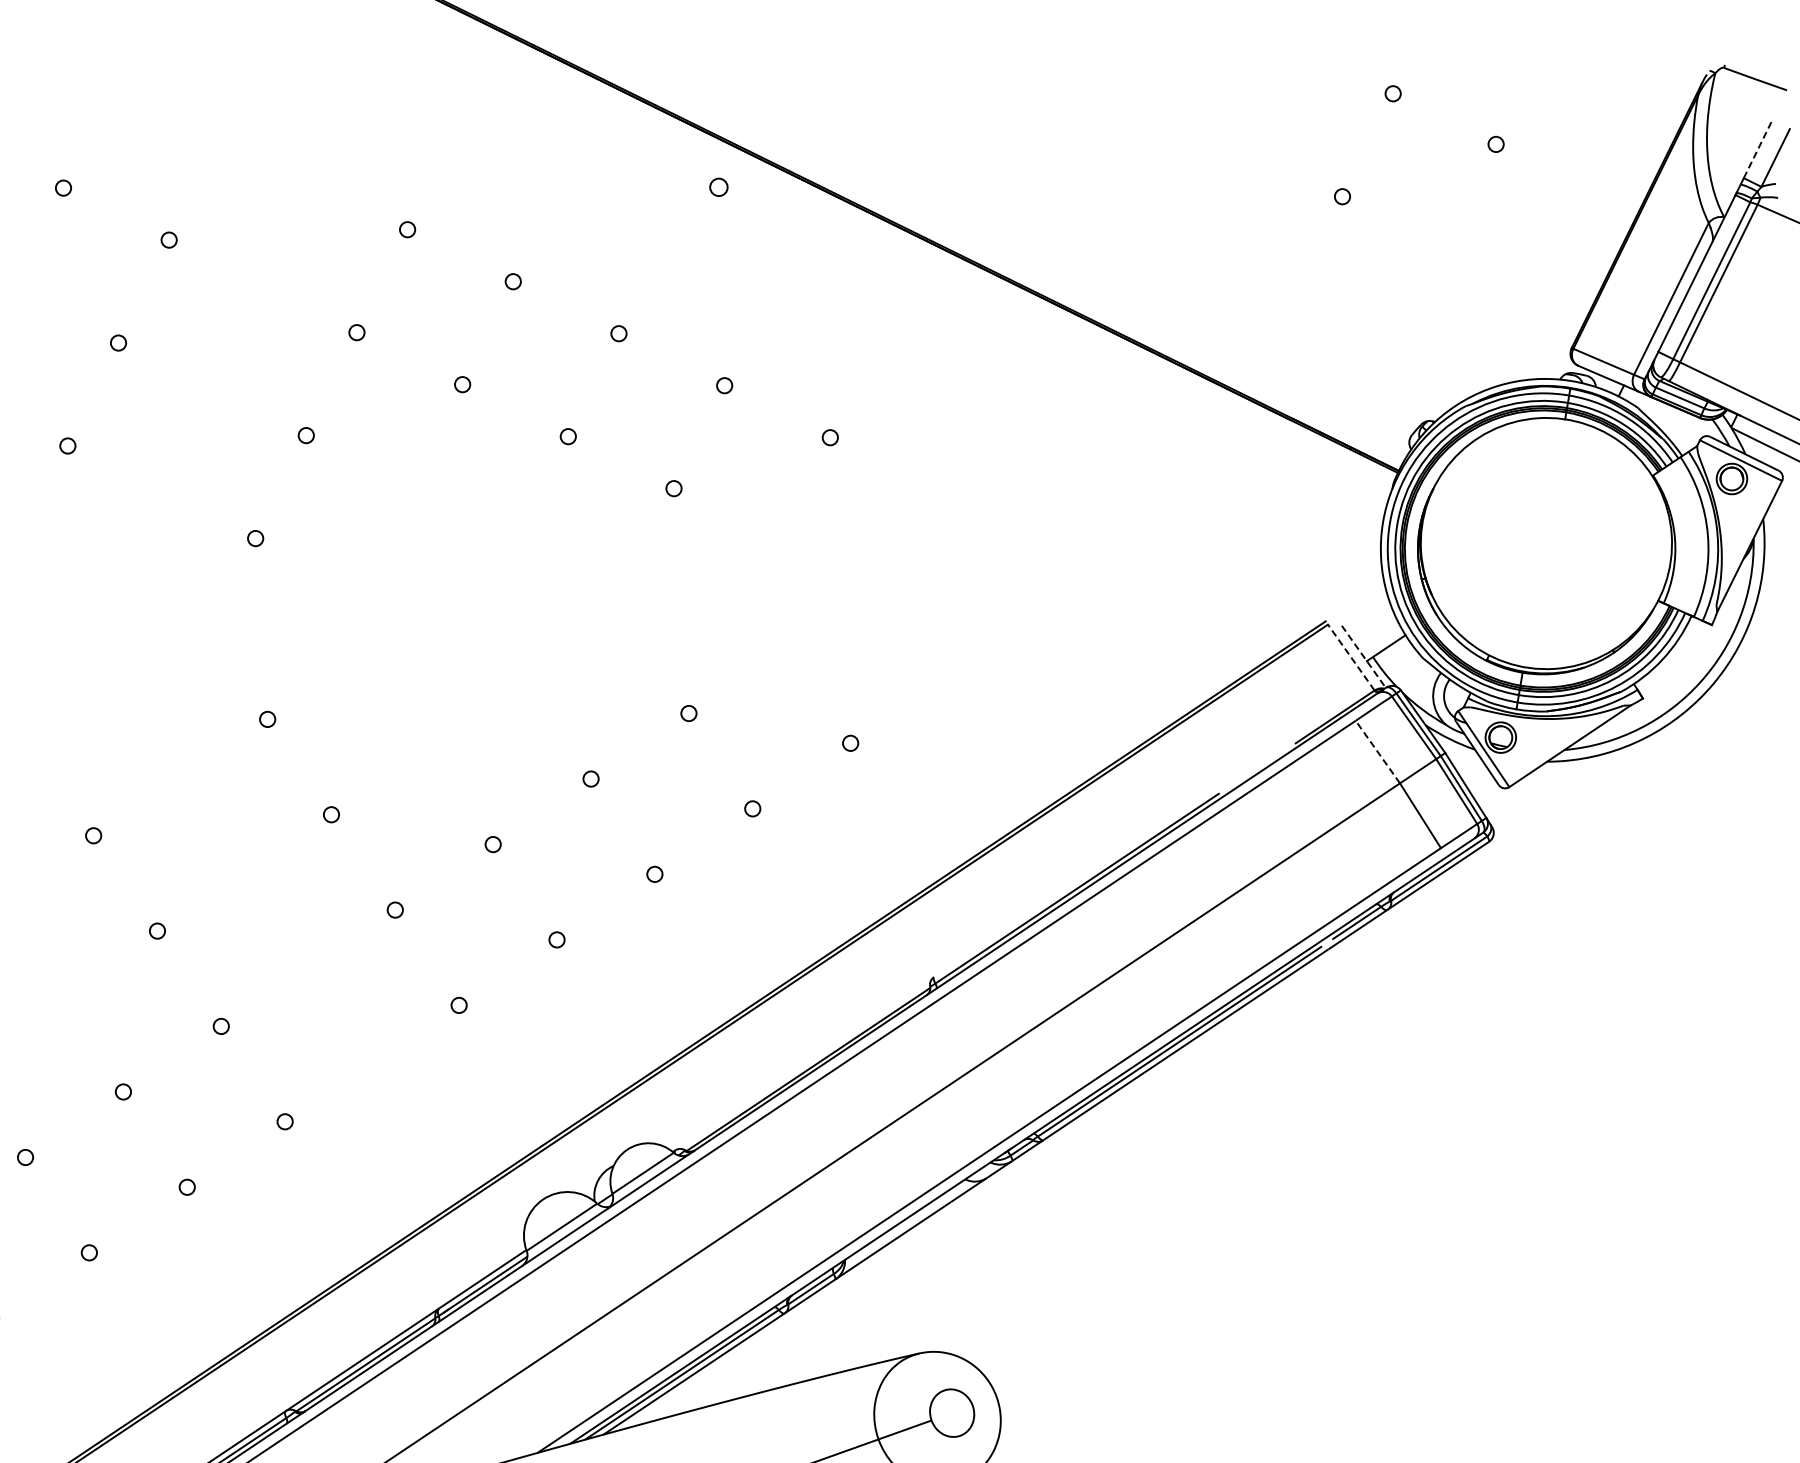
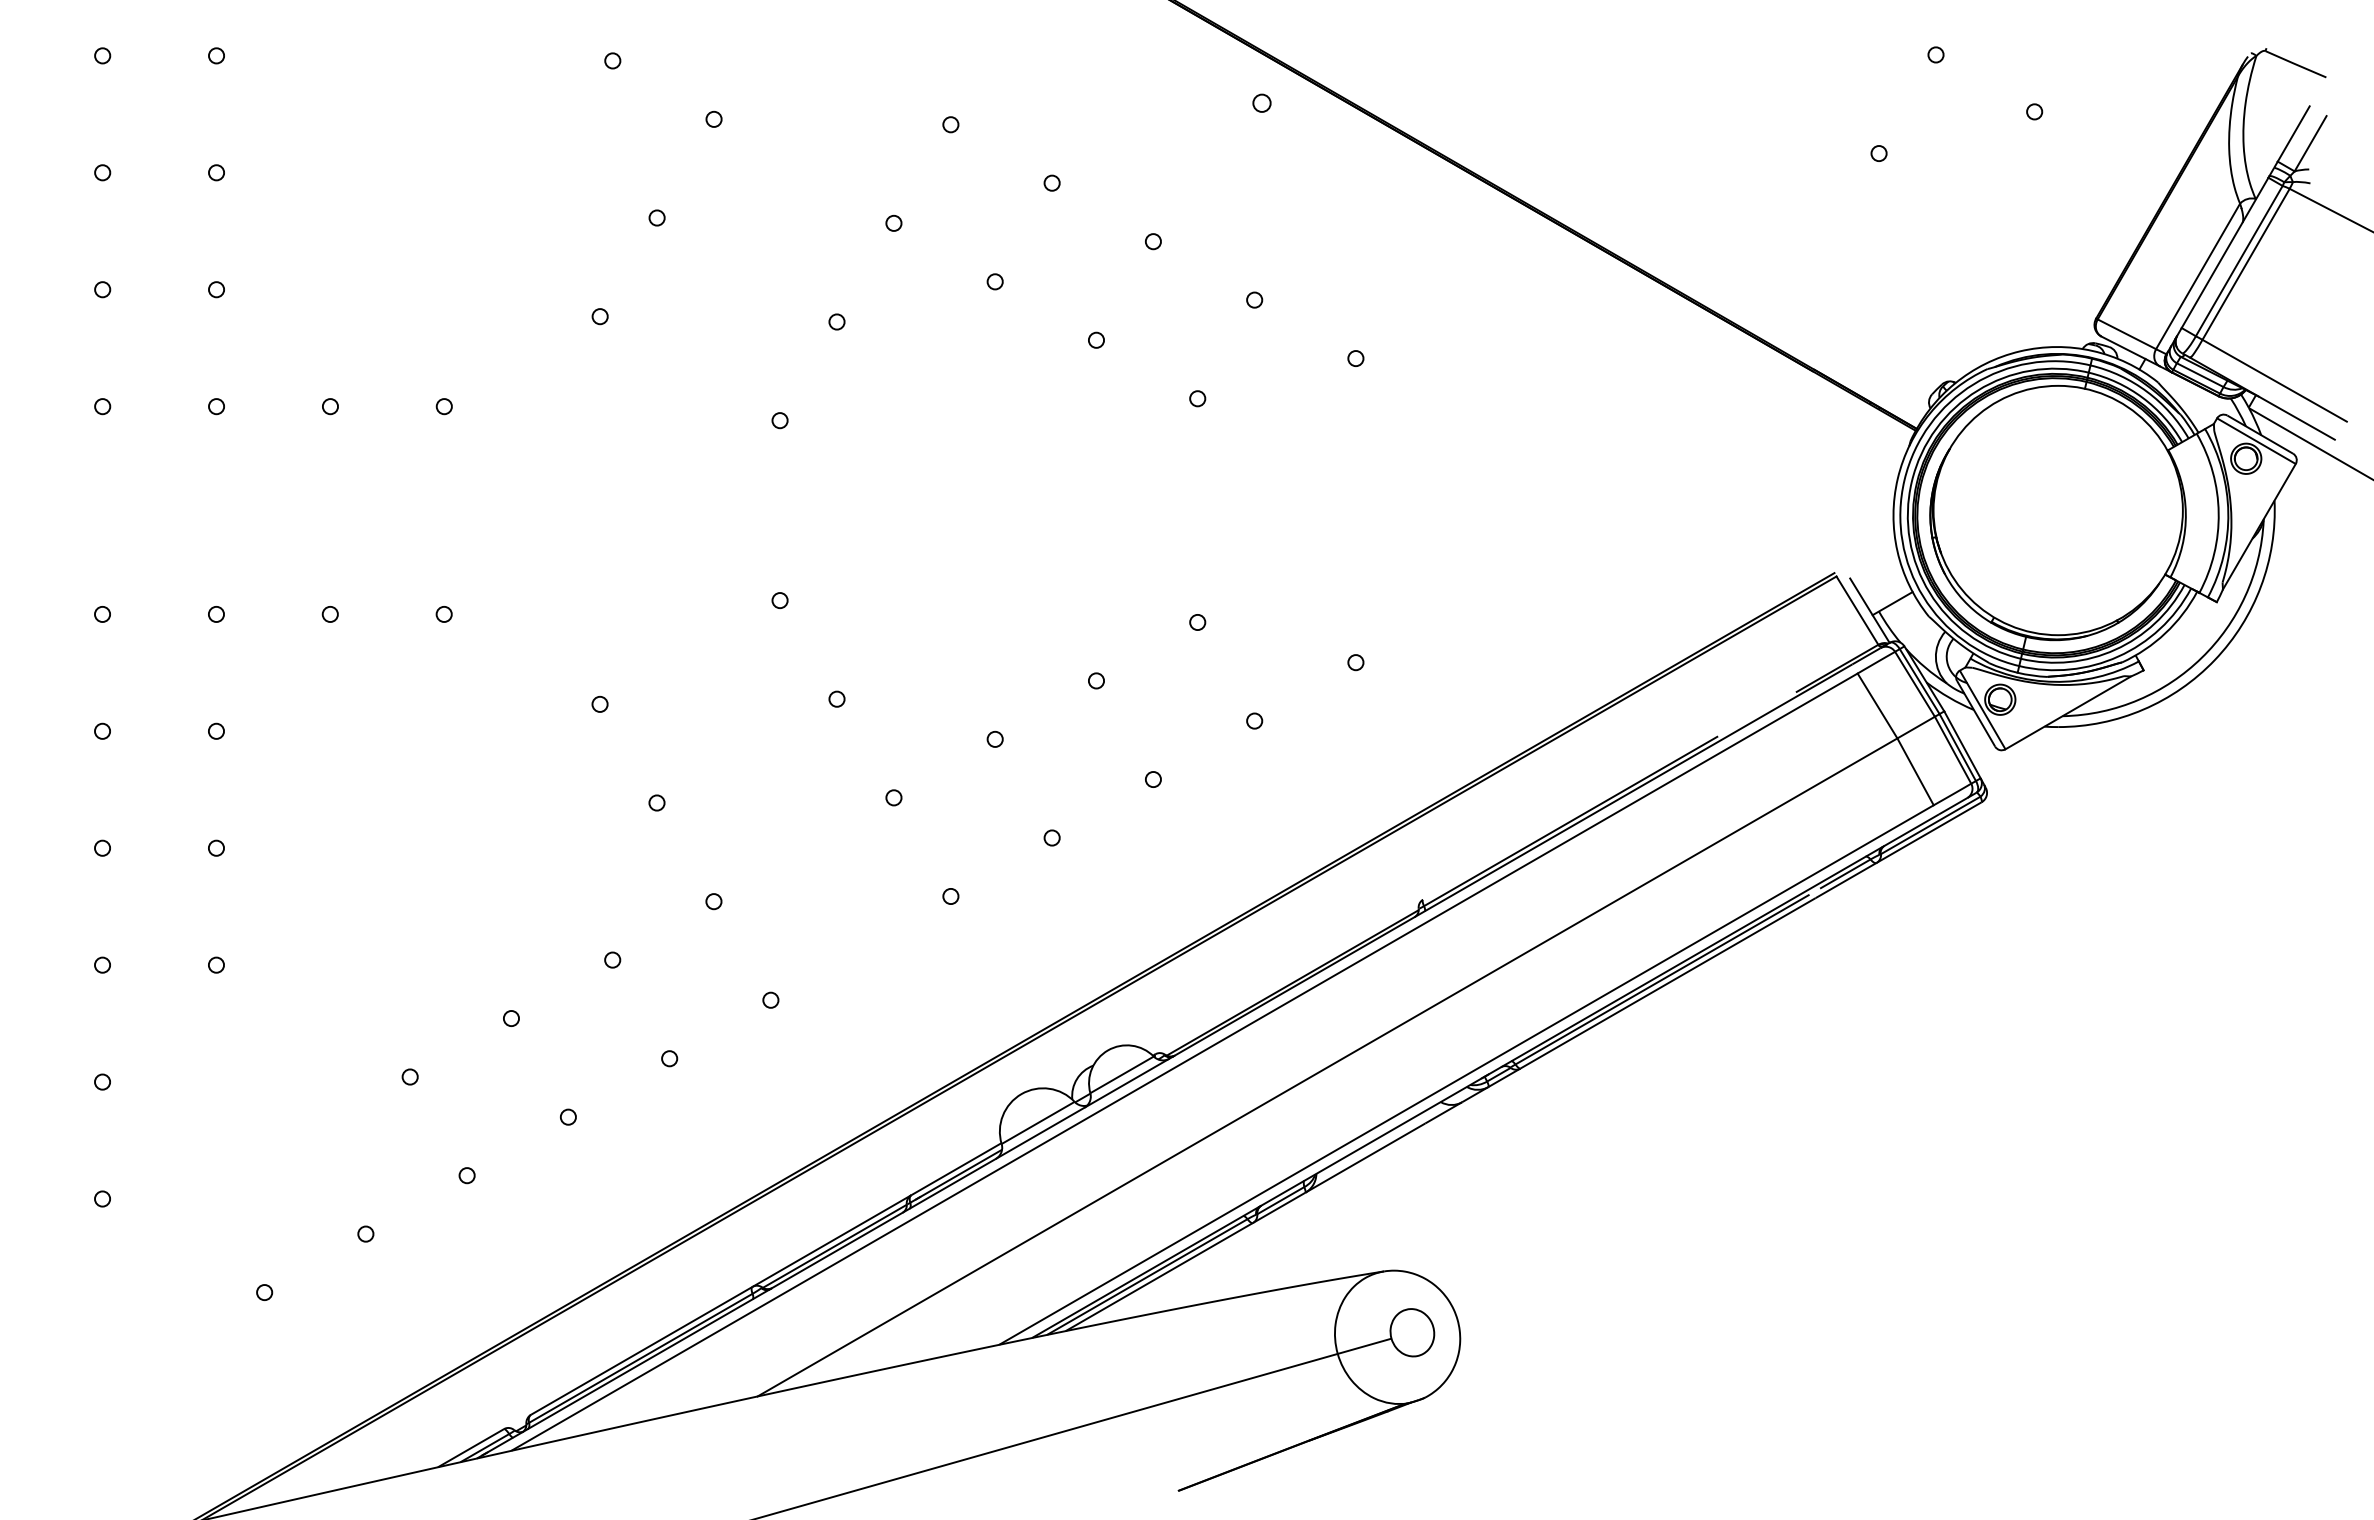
line: (1757, 148) -> (2293, 133), dashed -> solid
line: (1363, 656) -> (1869, 610), dashed -> solid
line: (1351, 657) -> (1857, 610), dashed -> solid
line: (1377, 751) -> (1877, 705), dashed -> solid

